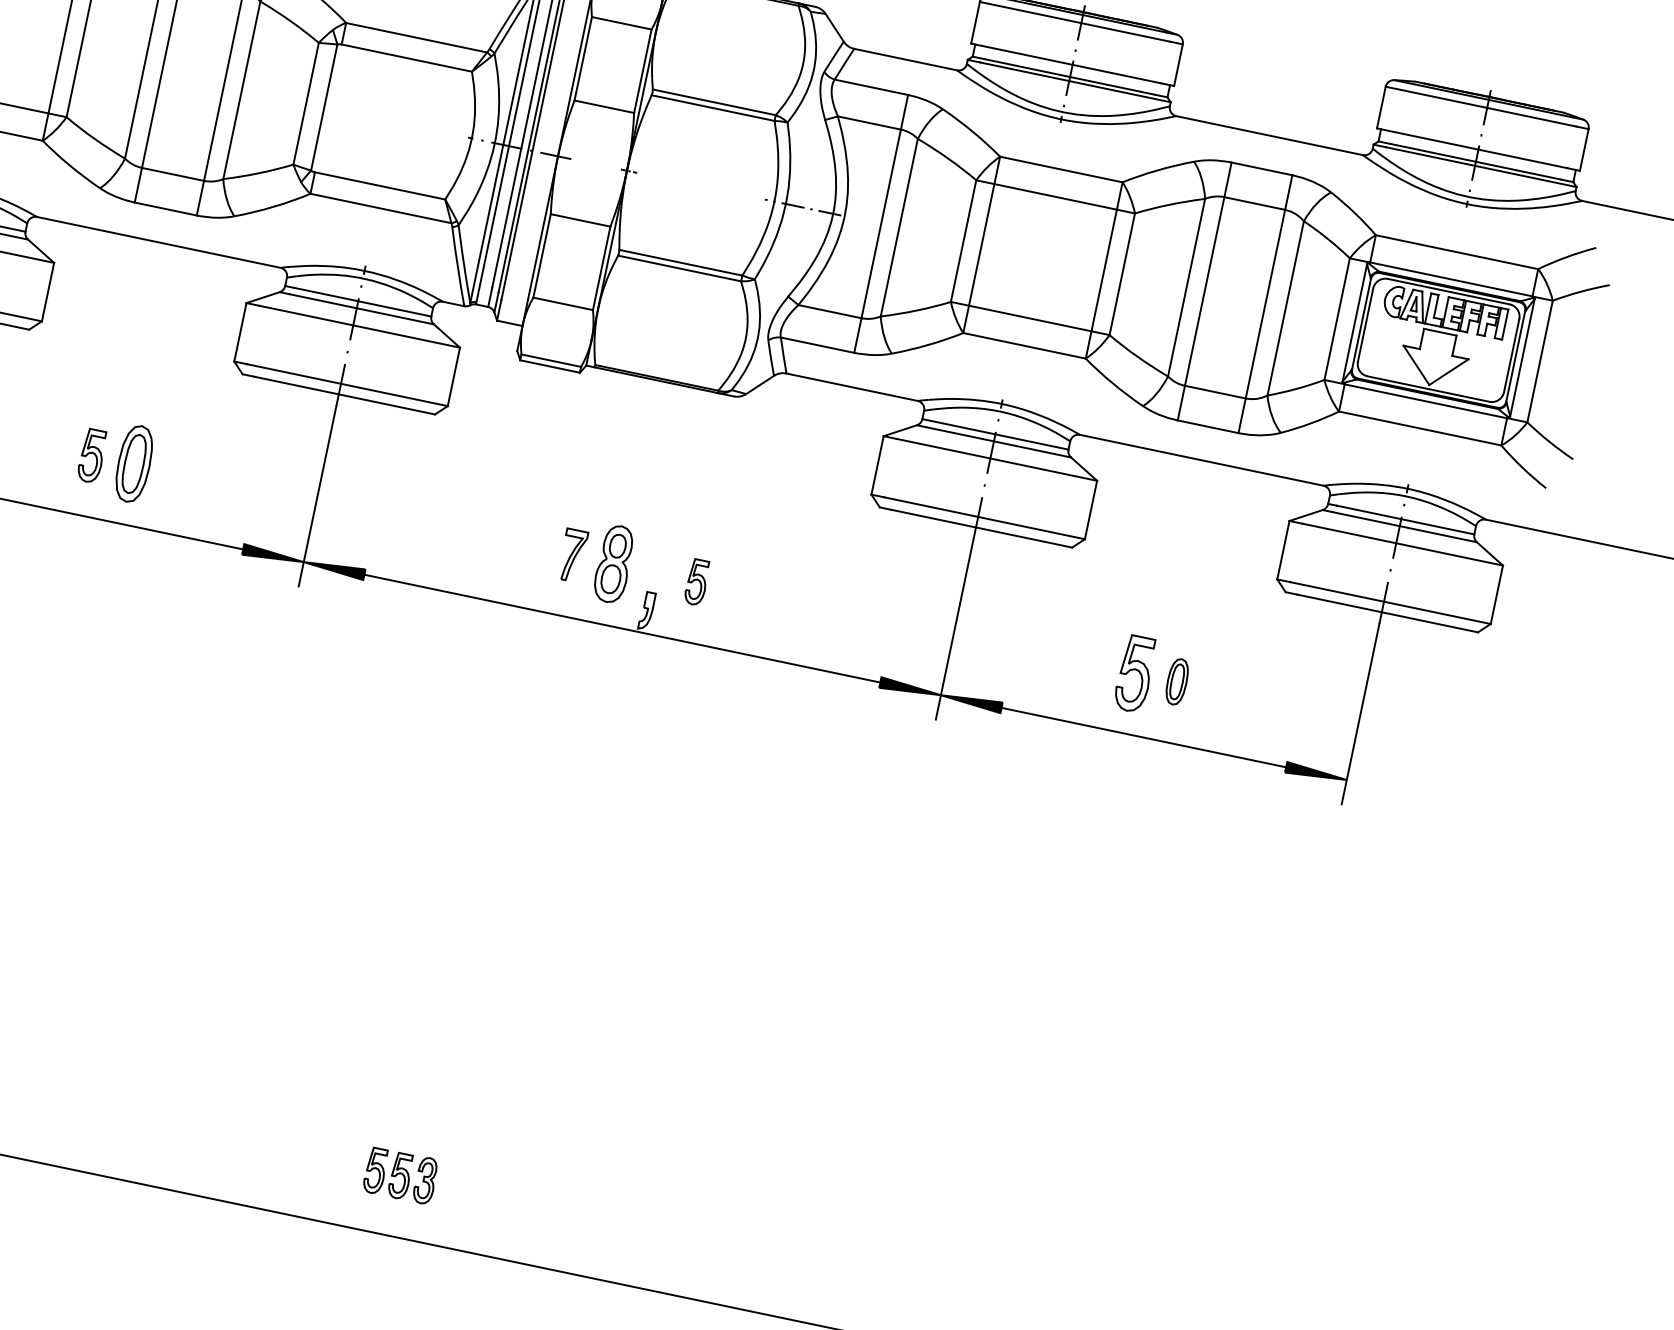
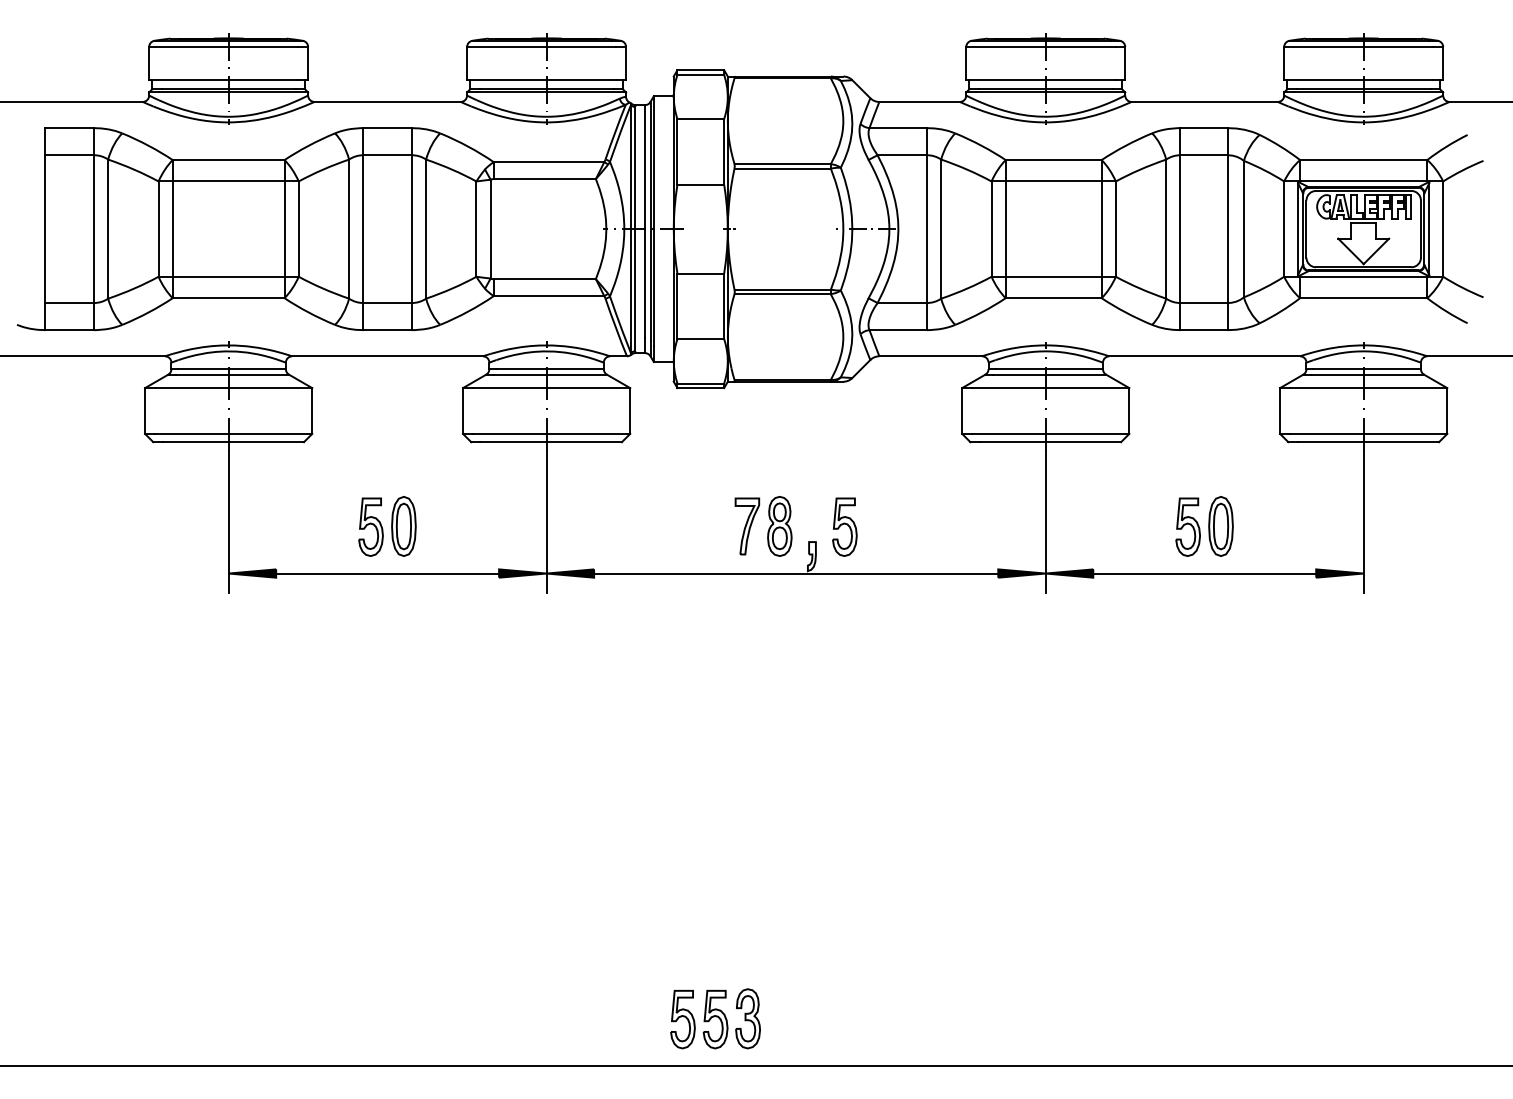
part: (91, 455) -> (370, 526), size x1.43
part: (572, 555) -> (747, 526), size x1.43
part: (696, 581) -> (844, 526), size x1.67
part: (1176, 681) -> (1220, 526), size x1.67
part: (400, 1175) -> (715, 1018), size x1.67

